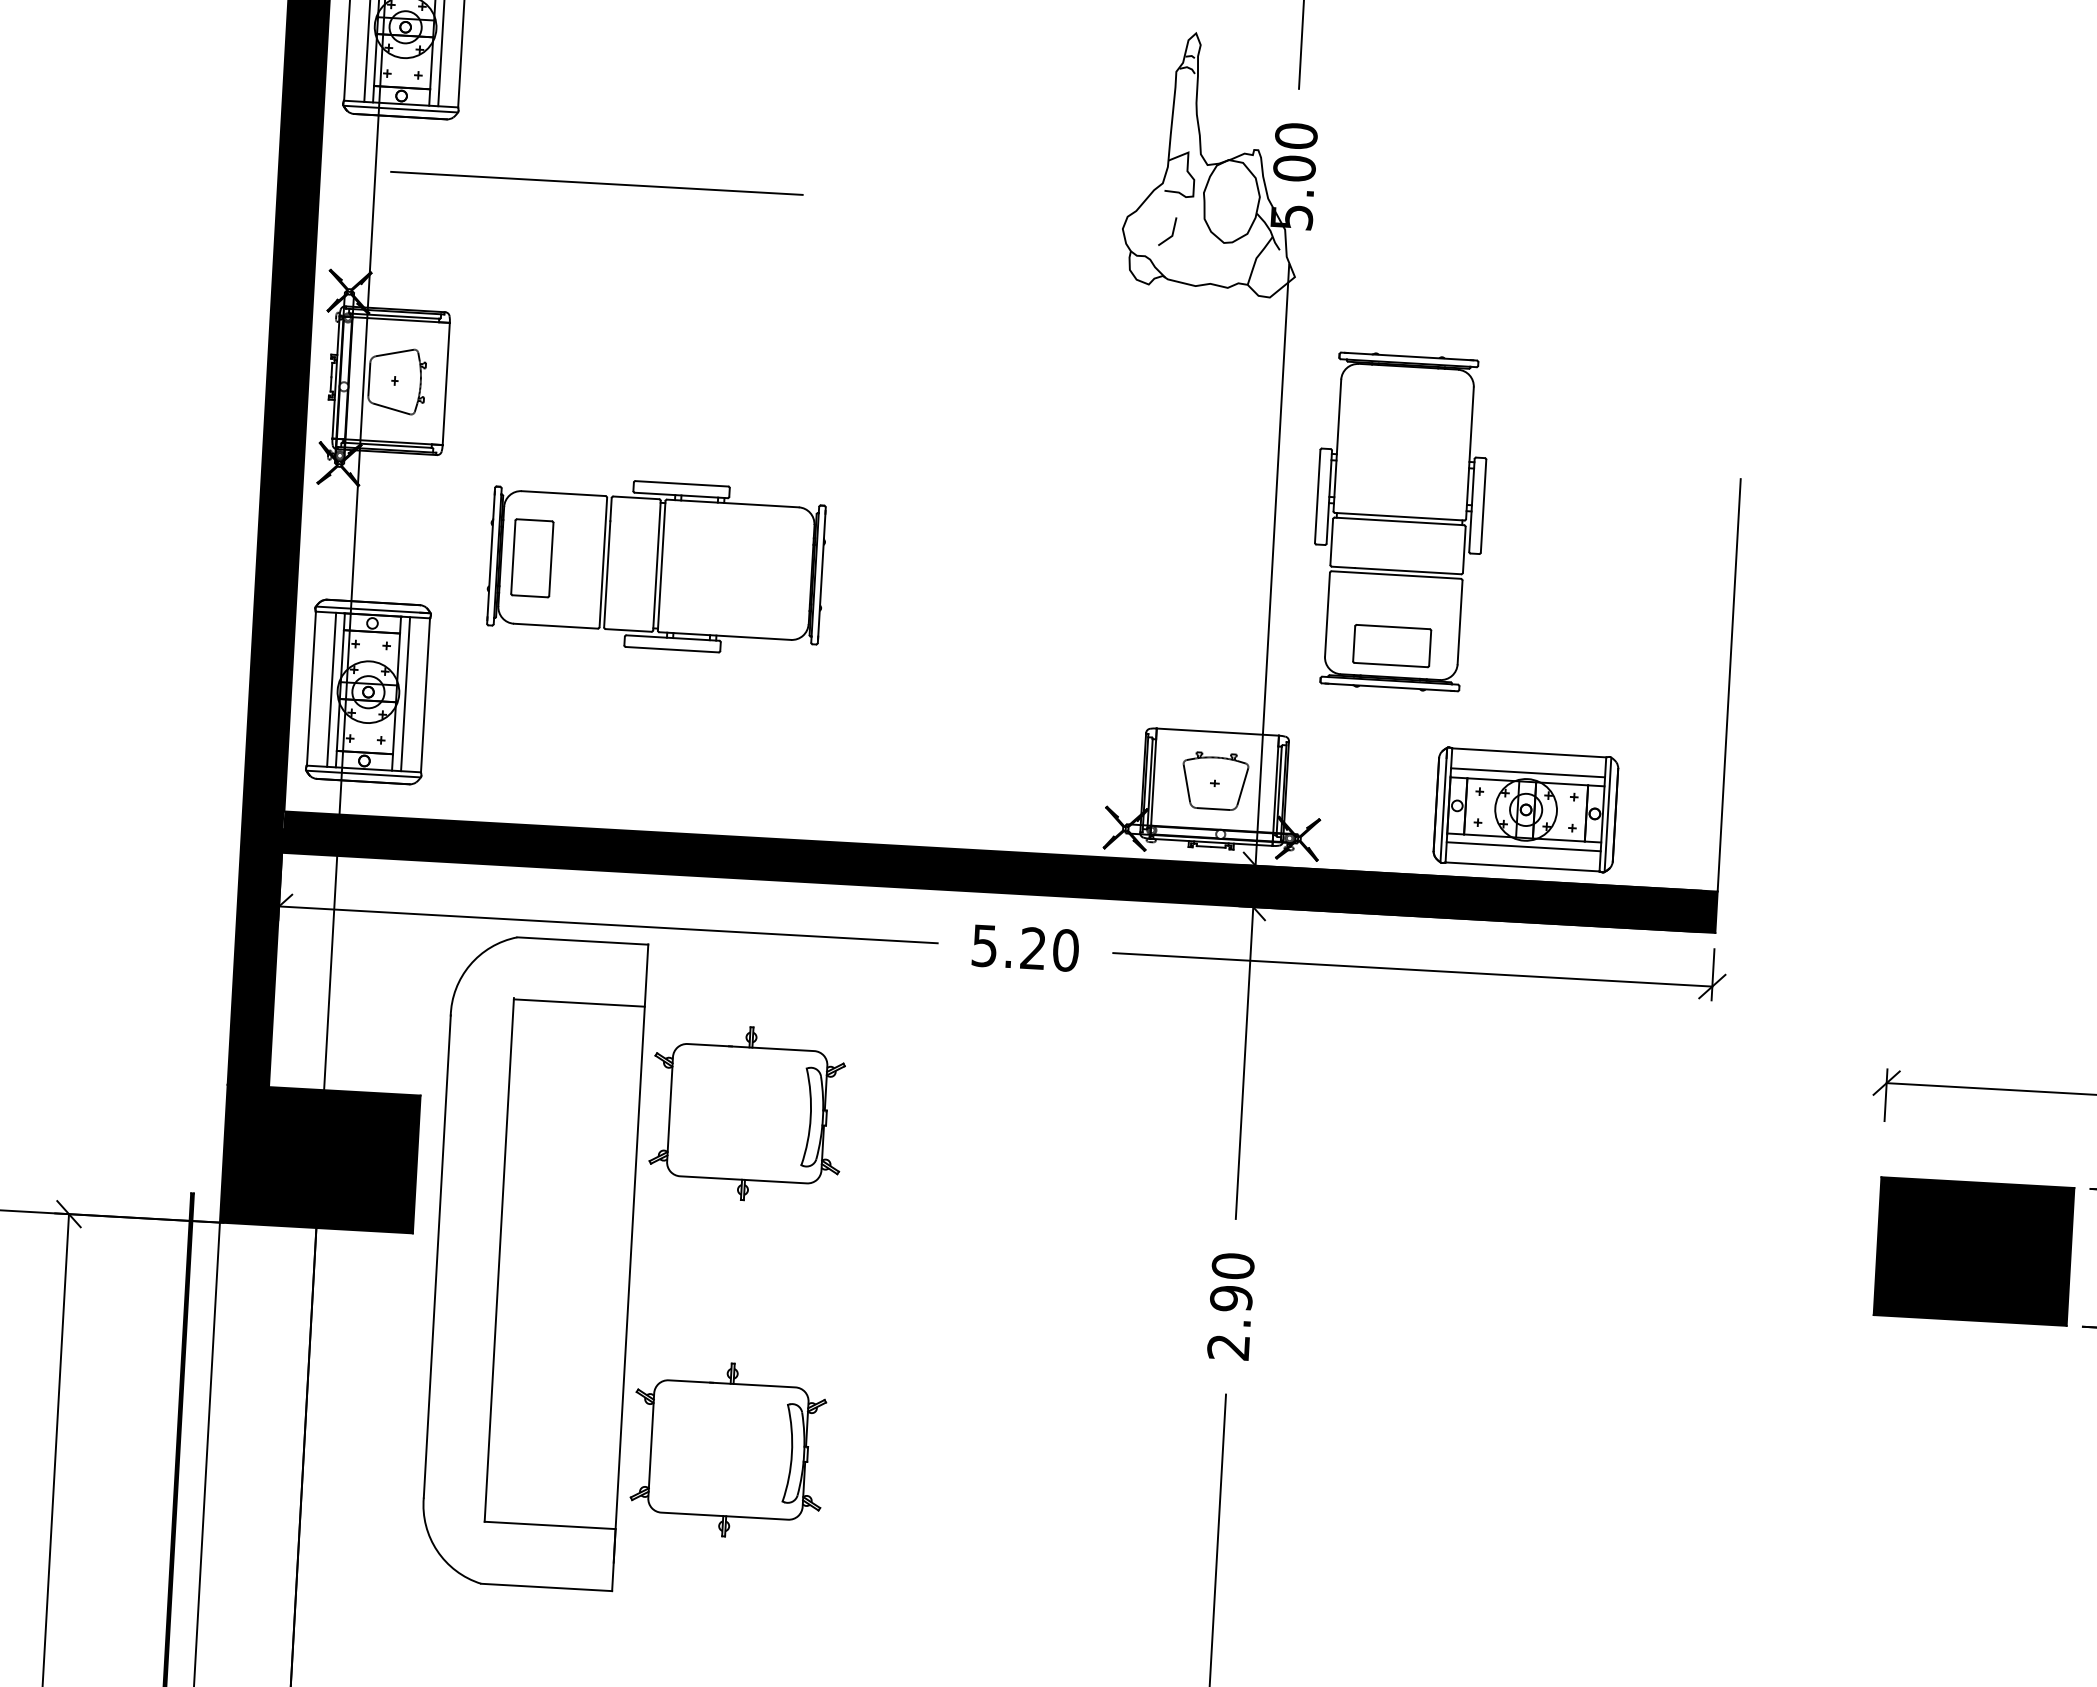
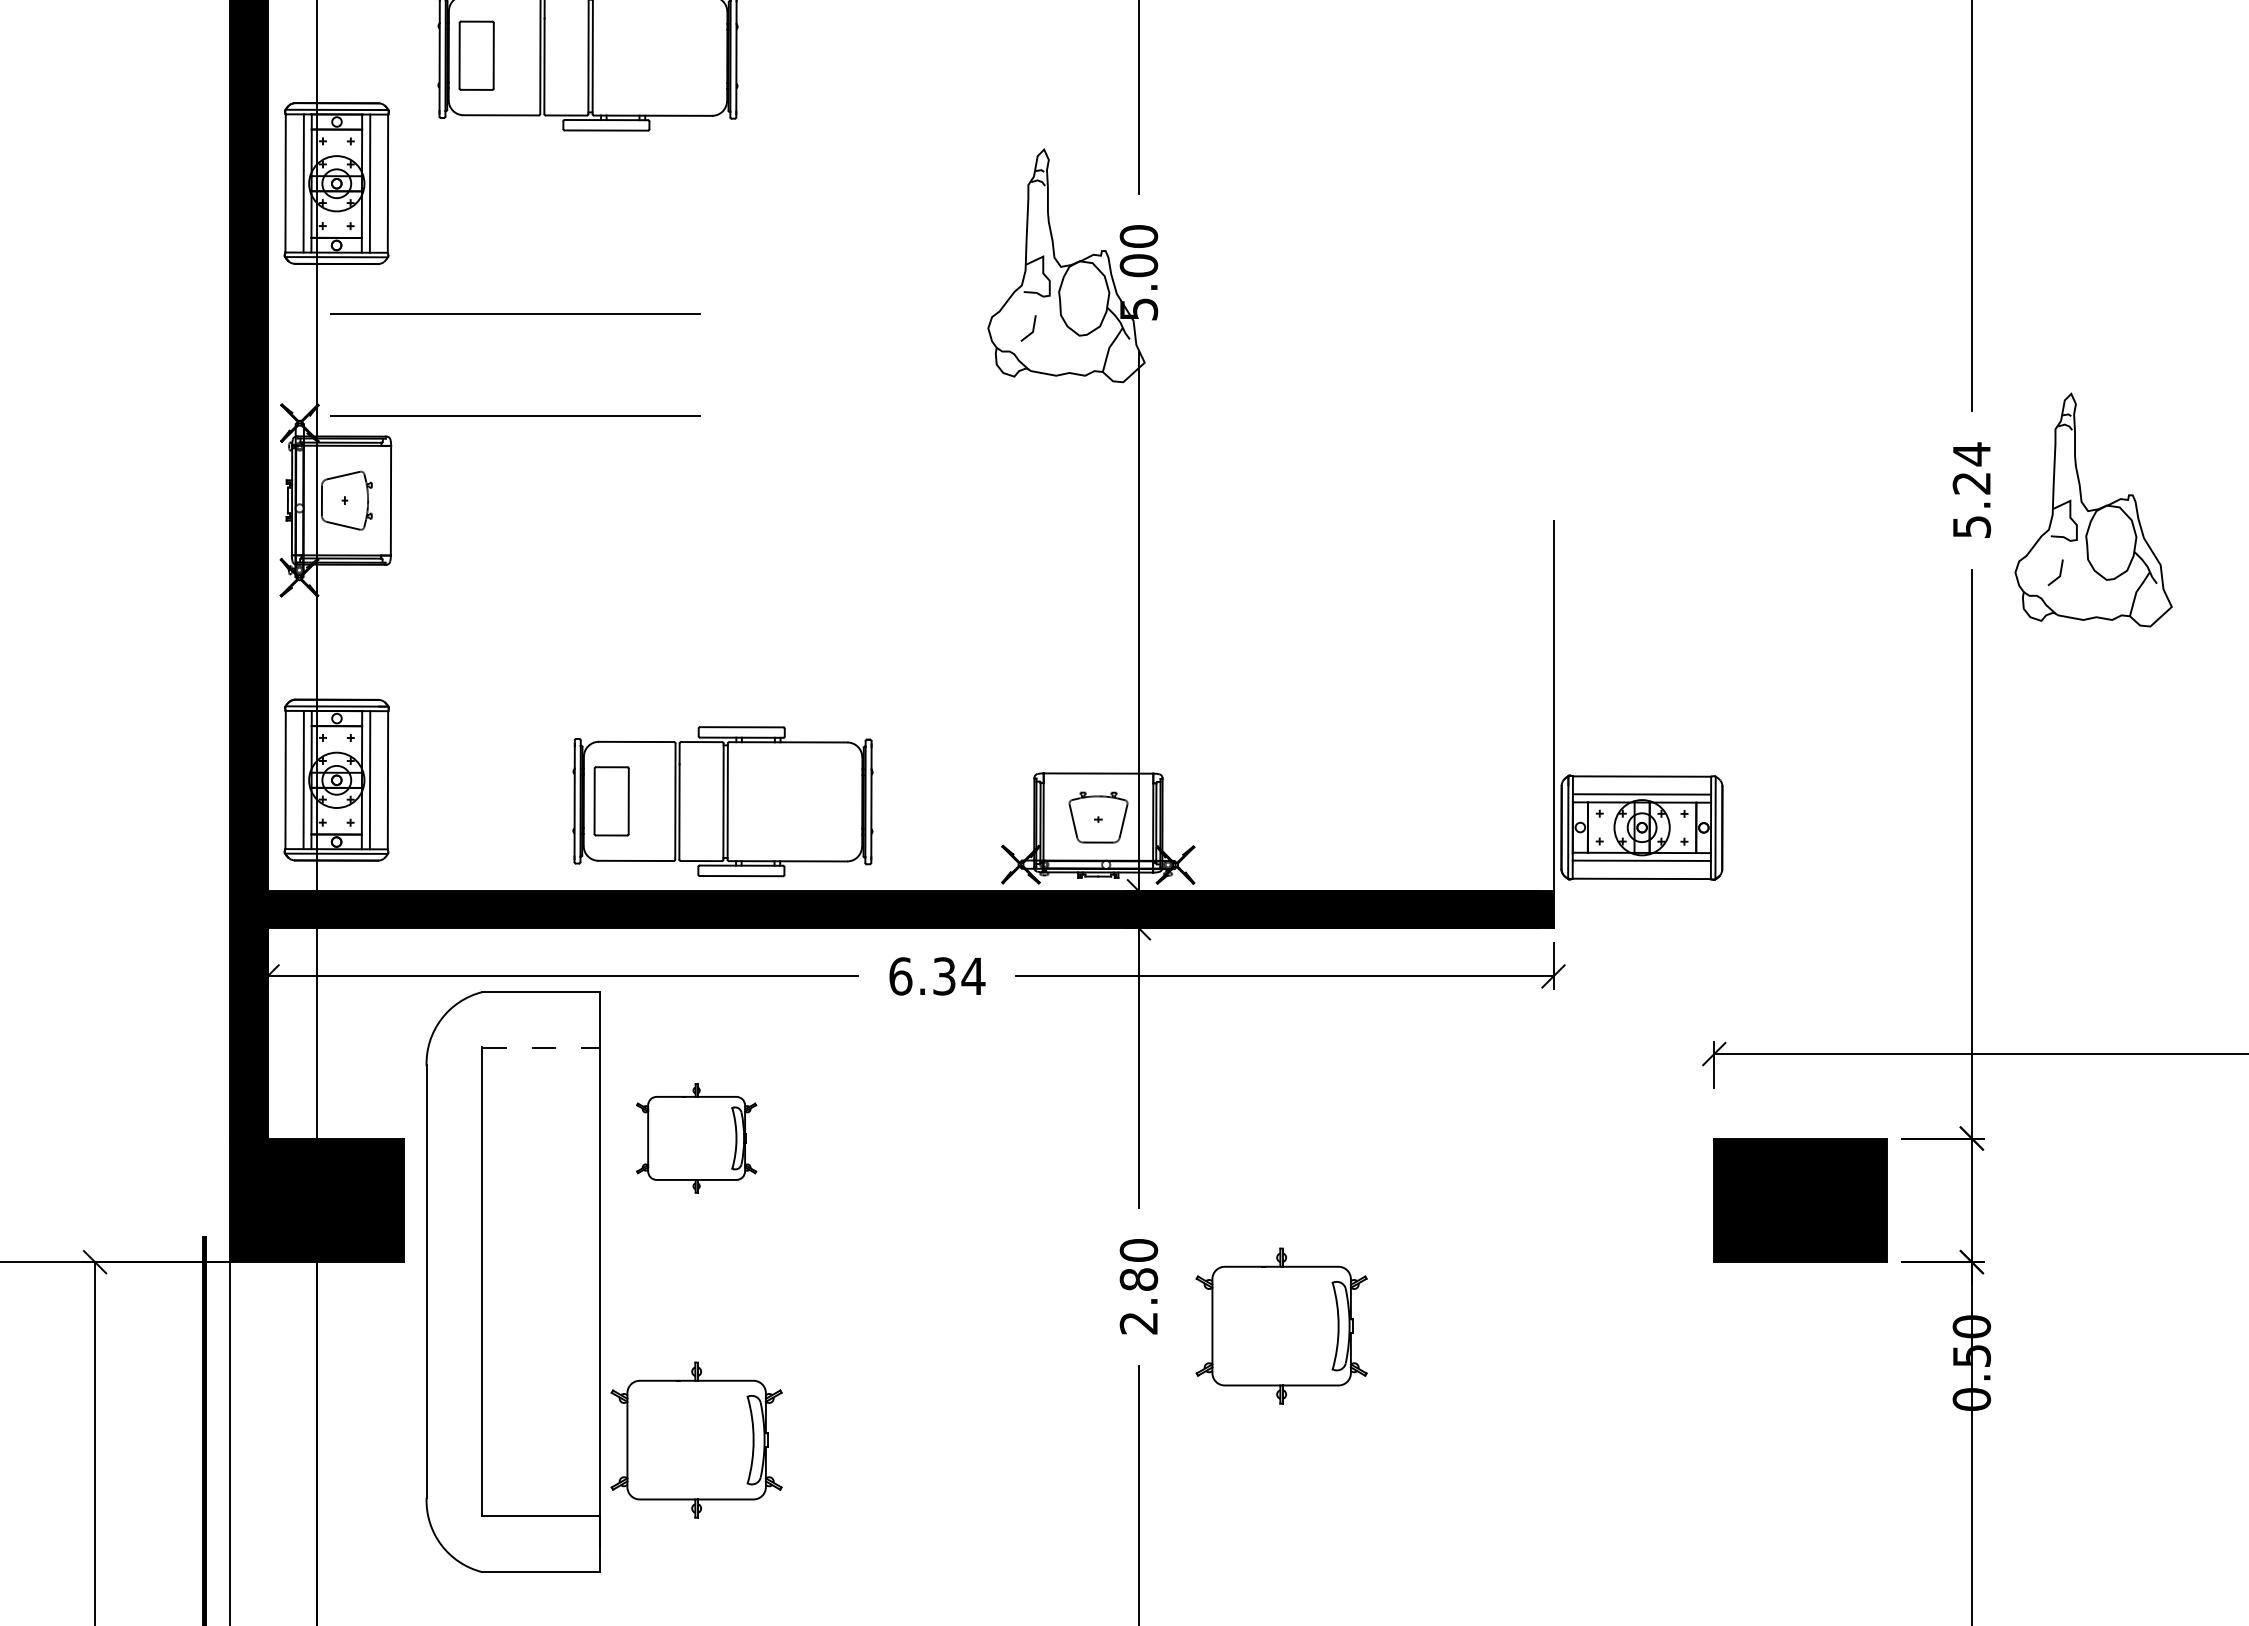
line: (590, 296) -> (515, 415), added
part: (1399, 521) -> (1250, 576), removed
part: (655, 565) -> (722, 801), moved
part: (1525, 809) -> (1641, 827), moved
text: (1025, 948) -> (937, 976), 5.20 -> 6.34
line: (578, 1002) -> (540, 1047), solid -> dashed
part: (747, 1113) -> (696, 1138), size x0.7
text: (1230, 1298) -> (1138, 1279), 2.90 -> 2.80
part: (1387, 1358) -> (1281, 1325), added

